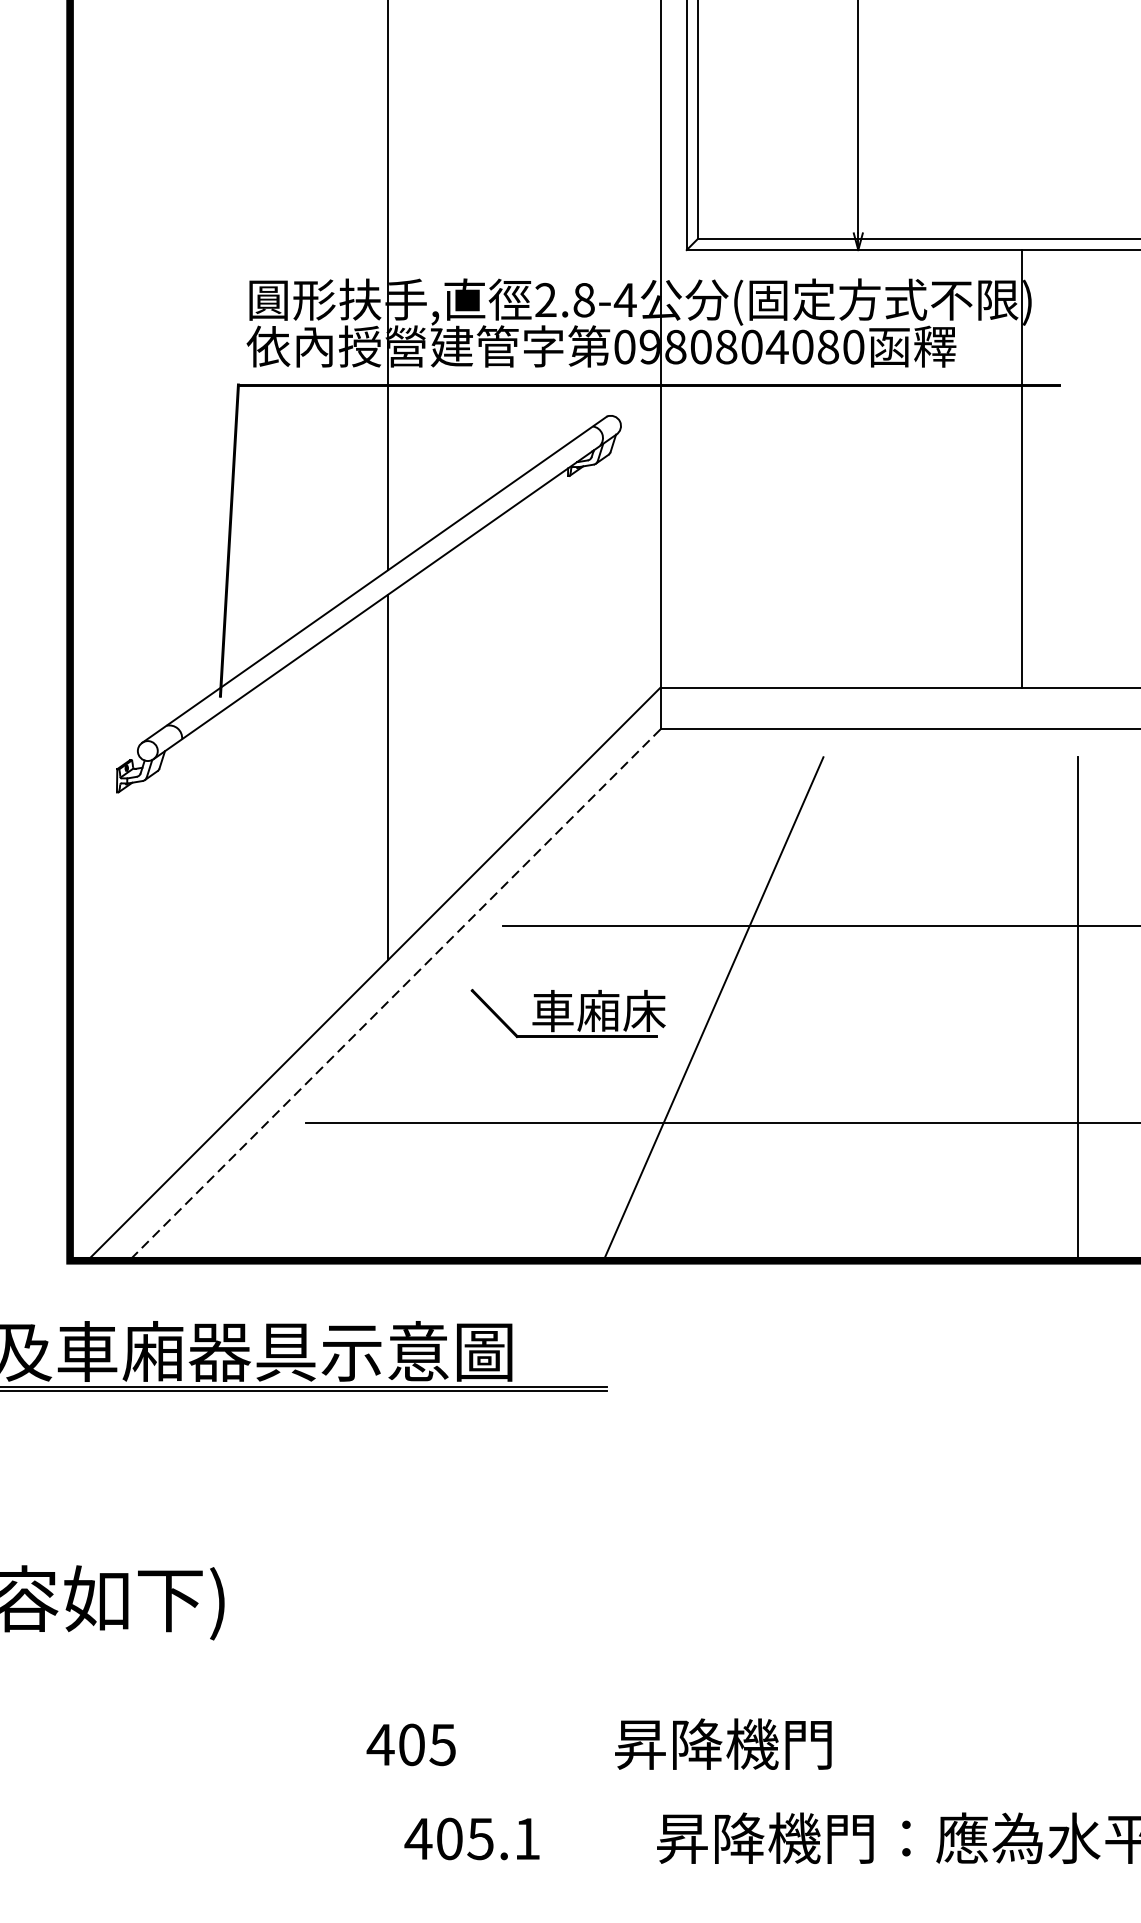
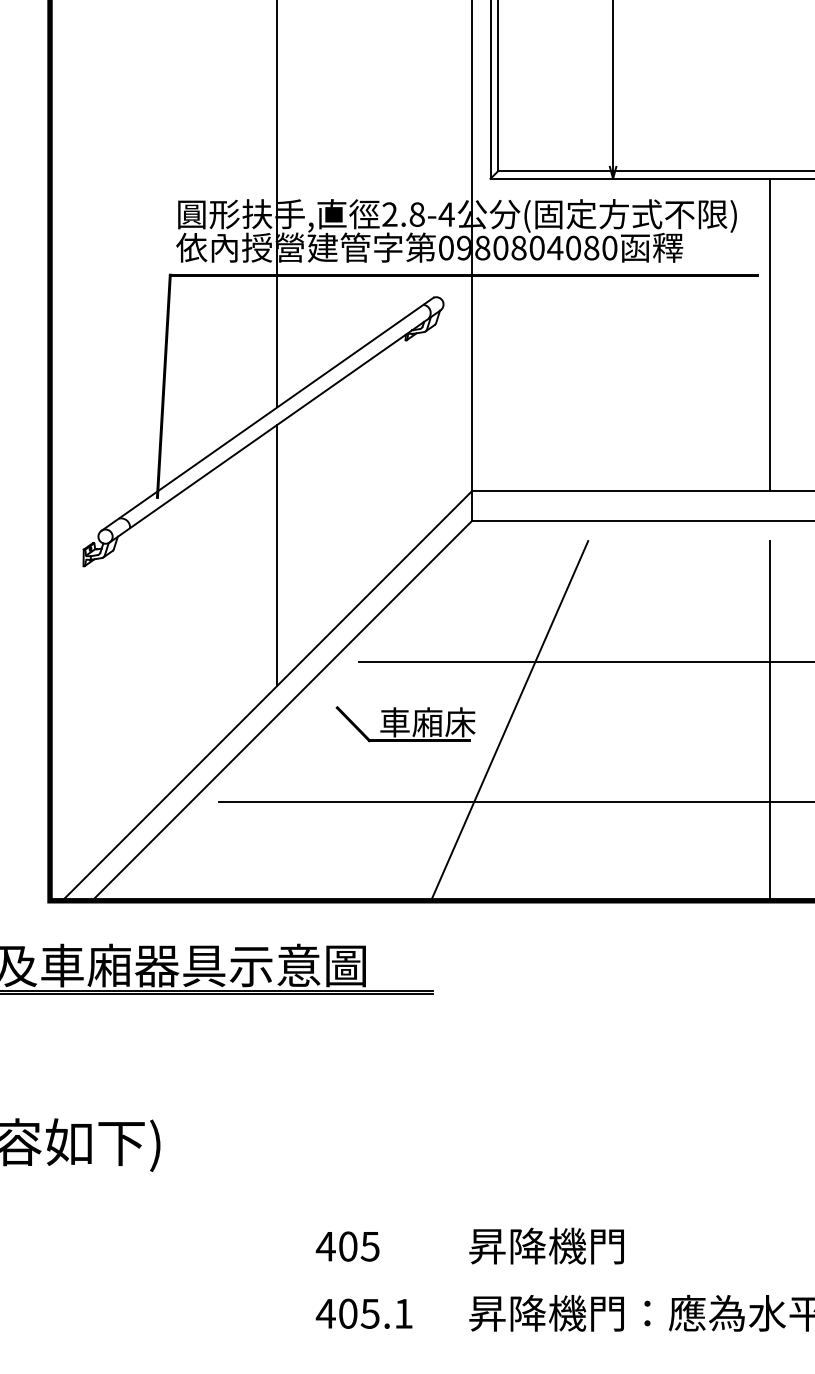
line: (1022, 468) -> (770, 334), moved
line: (394, 995) -> (281, 711), dashed -> solid
text: (723, 1743) -> (546, 1245), moved
text: (410, 1744) -> (347, 1246), moved
text: (471, 1838) -> (363, 1313), moved

